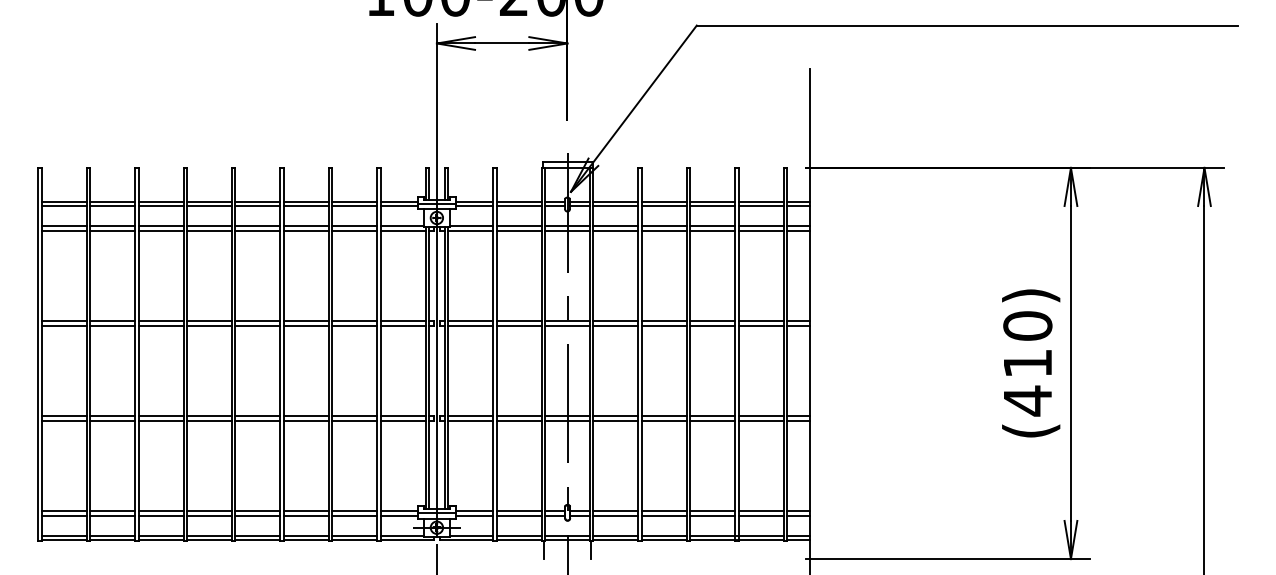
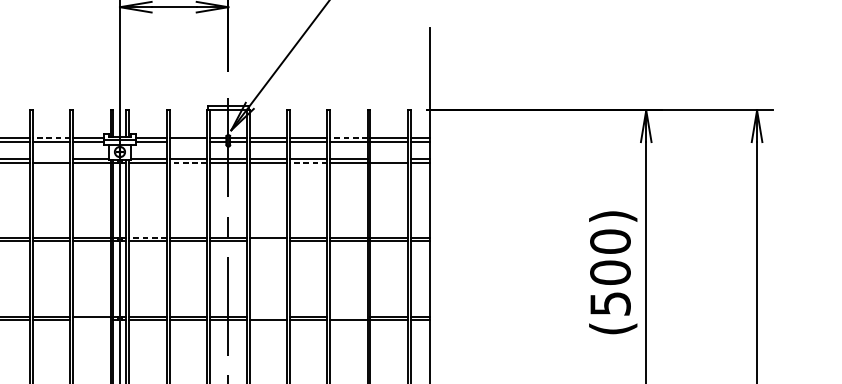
line: (354, 201) -> (51, 138), solid -> dashed
line: (712, 201) -> (348, 138), solid -> dashed
line: (518, 205) -> (187, 141), removed
line: (354, 226) -> (51, 159), removed
line: (760, 226) -> (388, 159), removed
line: (518, 230) -> (187, 162), solid -> dashed
line: (663, 230) -> (308, 162), solid -> dashed
line: (470, 321) -> (147, 237), solid -> dashed
line: (615, 325) -> (268, 241), removed
text: (1027, 382) -> (610, 288), (410) -> (500)
line: (615, 416) -> (268, 316), removed
line: (712, 416) -> (348, 316), removed
line: (402, 420) -> (91, 320), removed

